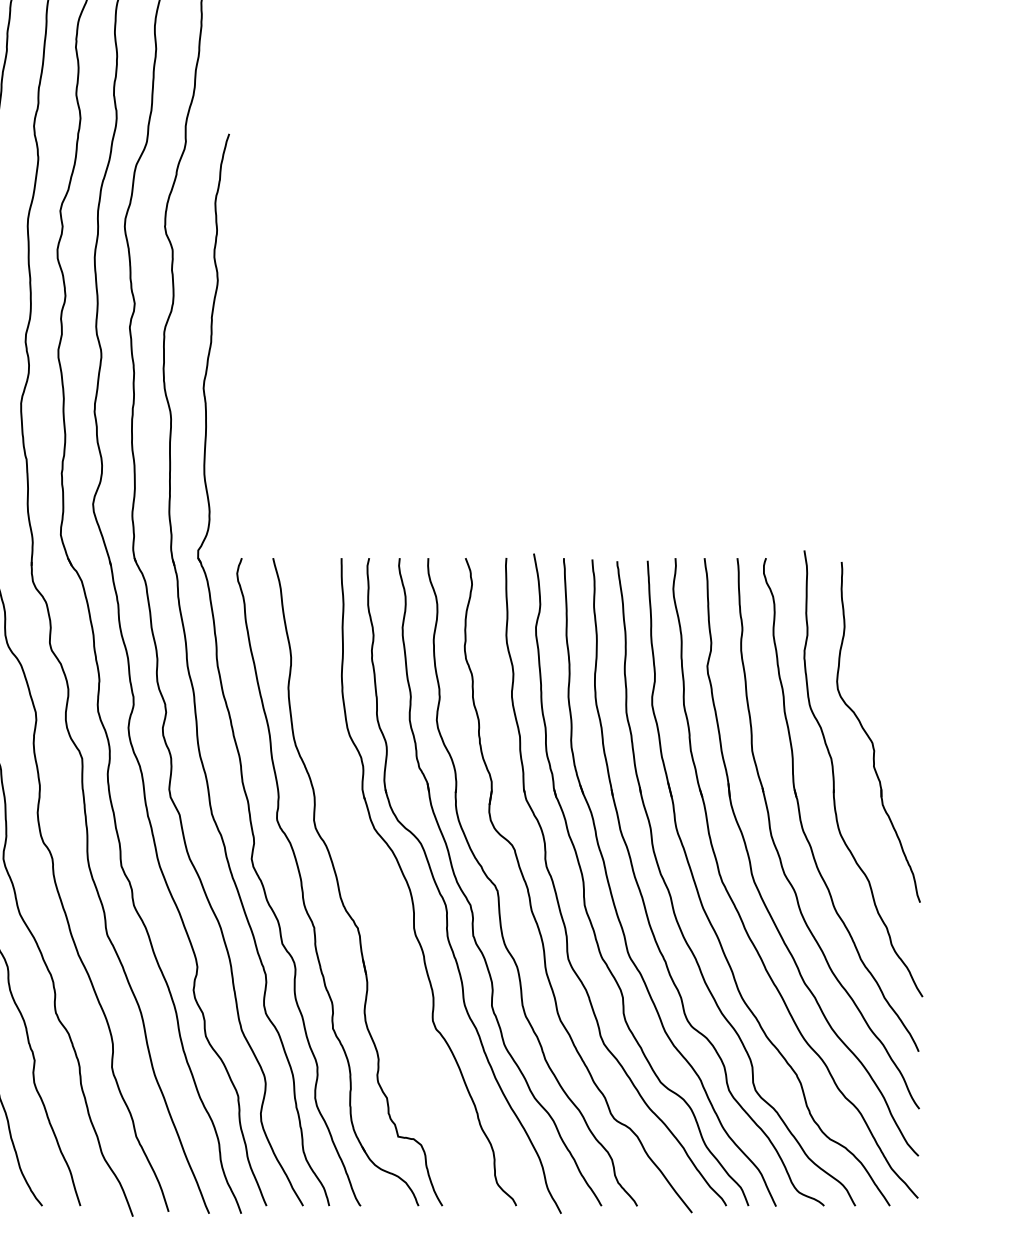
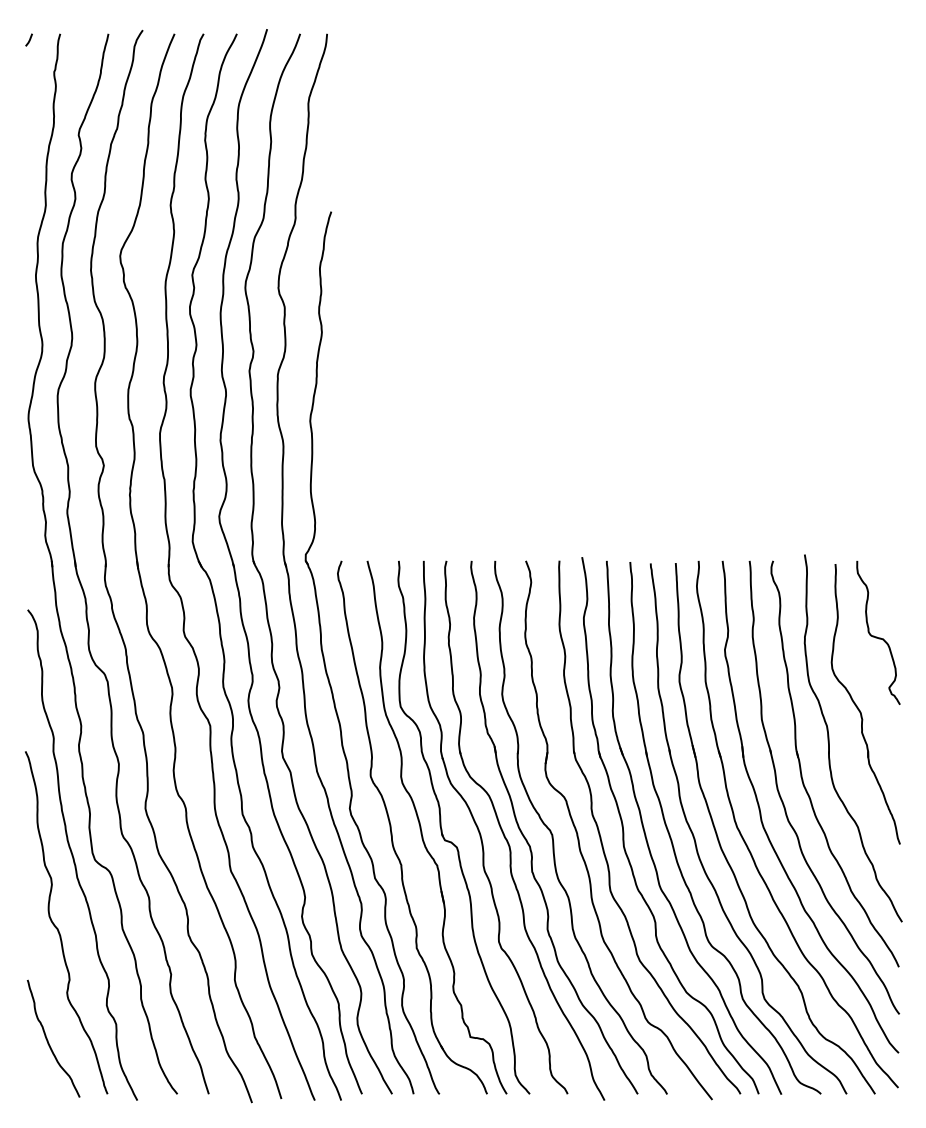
curve: (892, 650) -> (877, 636), added
part: (375, 899) -> (451, 841), added

